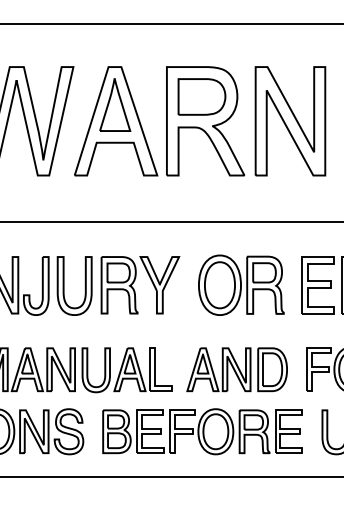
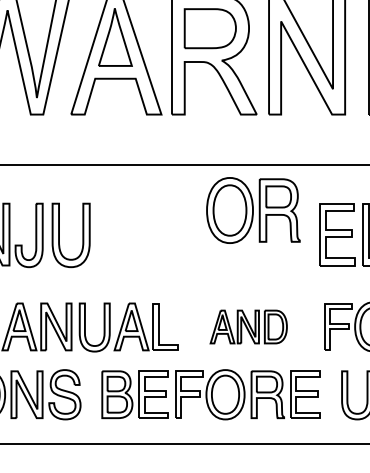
part: (134, 282) -> (136, 231), removed
part: (241, 284) -> (253, 209), moved
part: (236, 369) -> (248, 326), size x0.7

